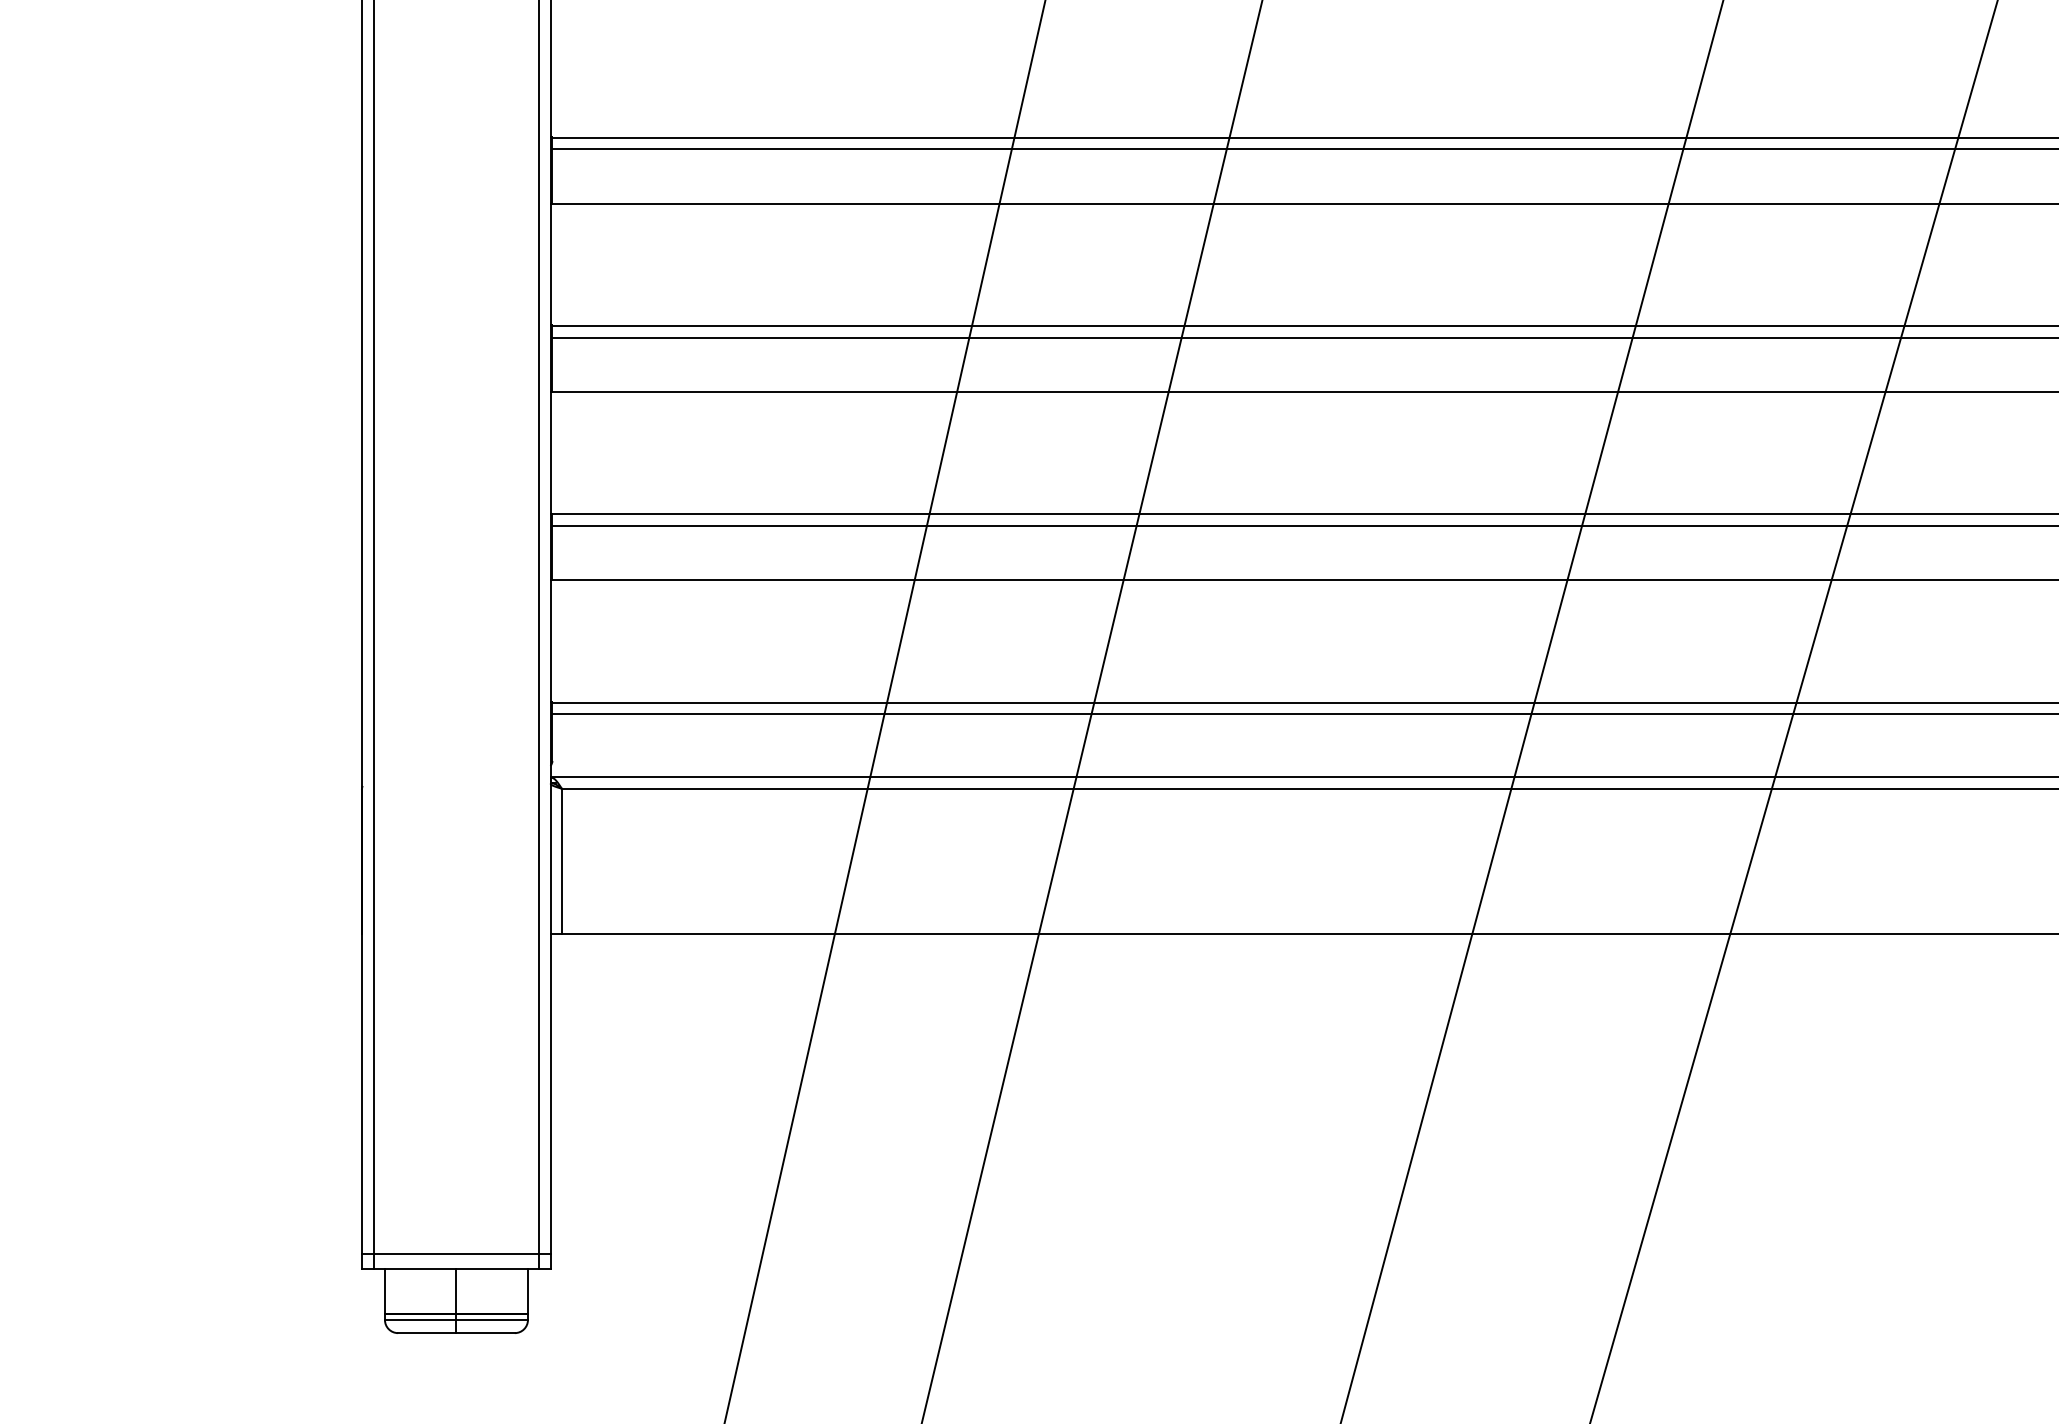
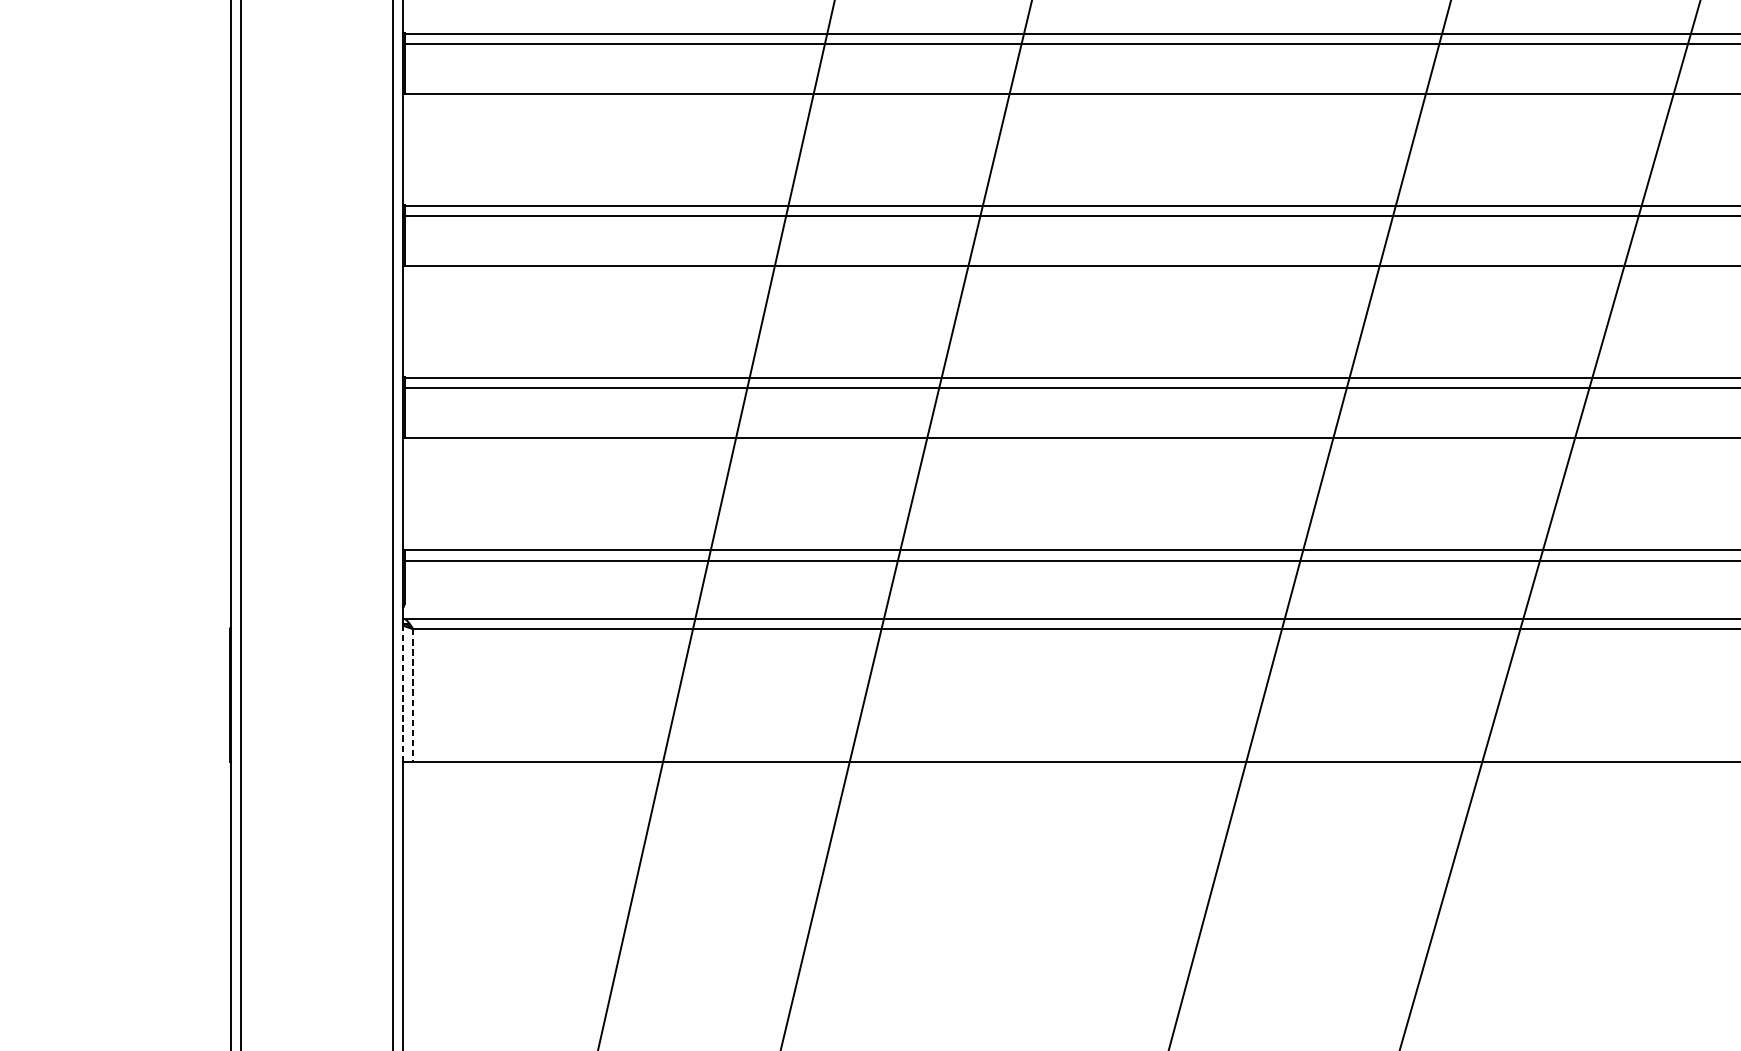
line: (550, 858) -> (402, 692), solid -> dashed
line: (561, 861) -> (412, 695), solid -> dashed

